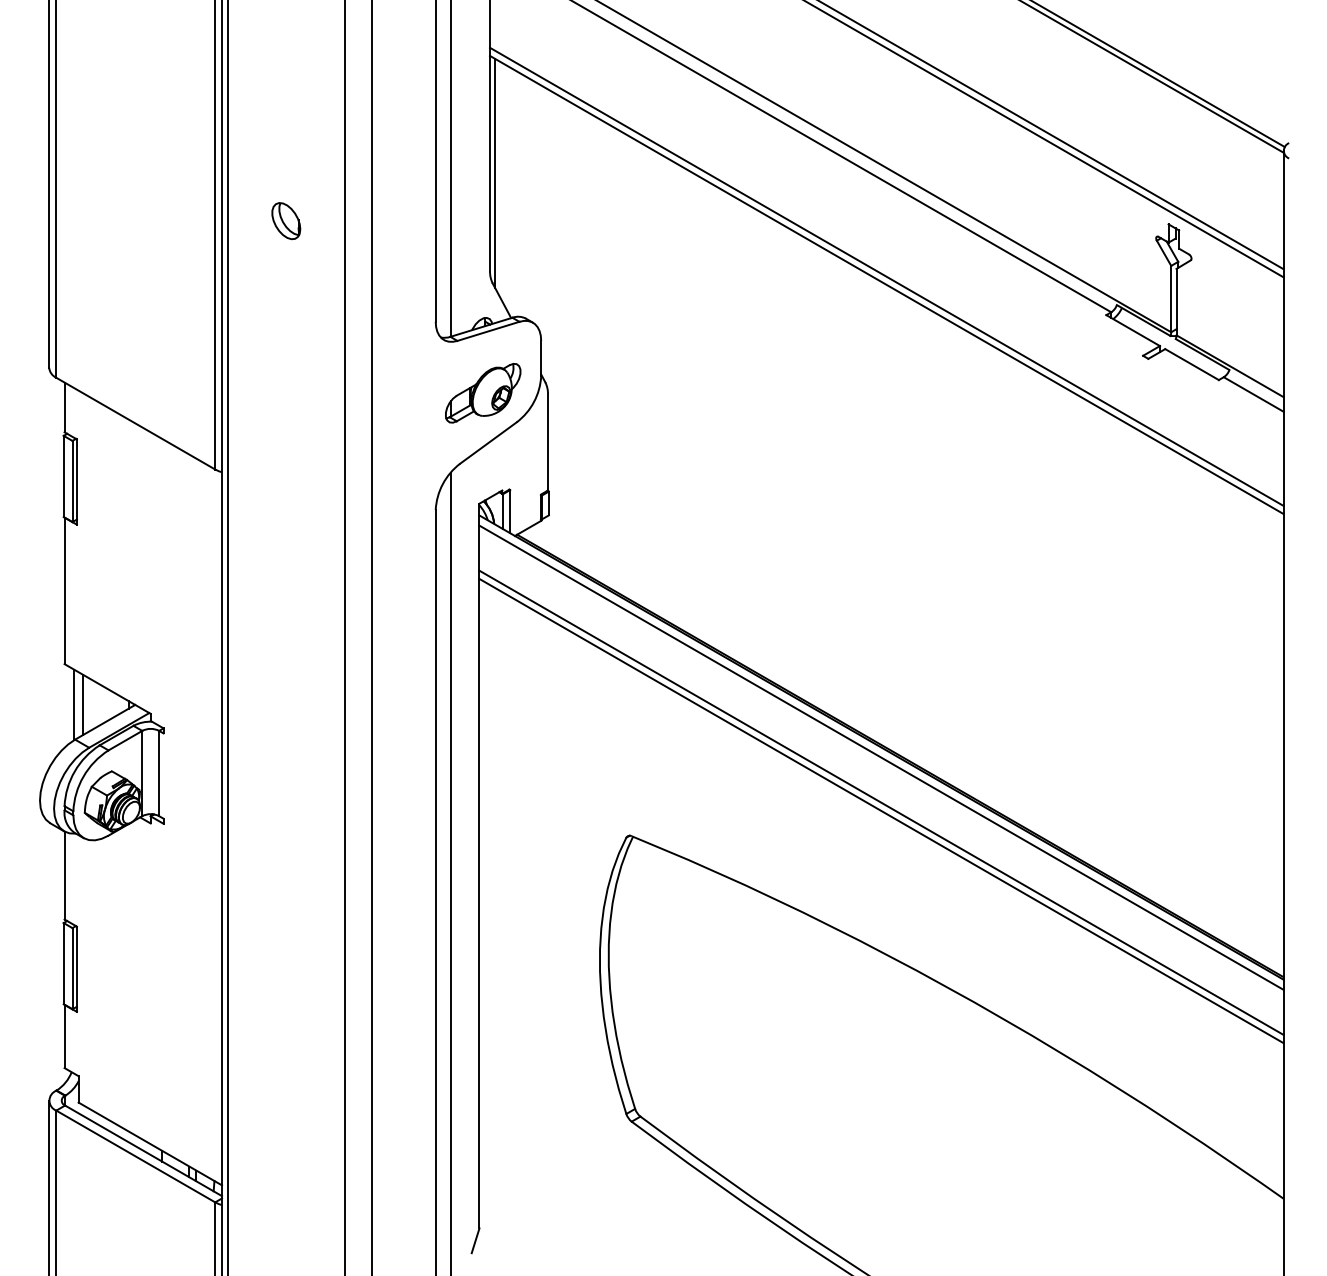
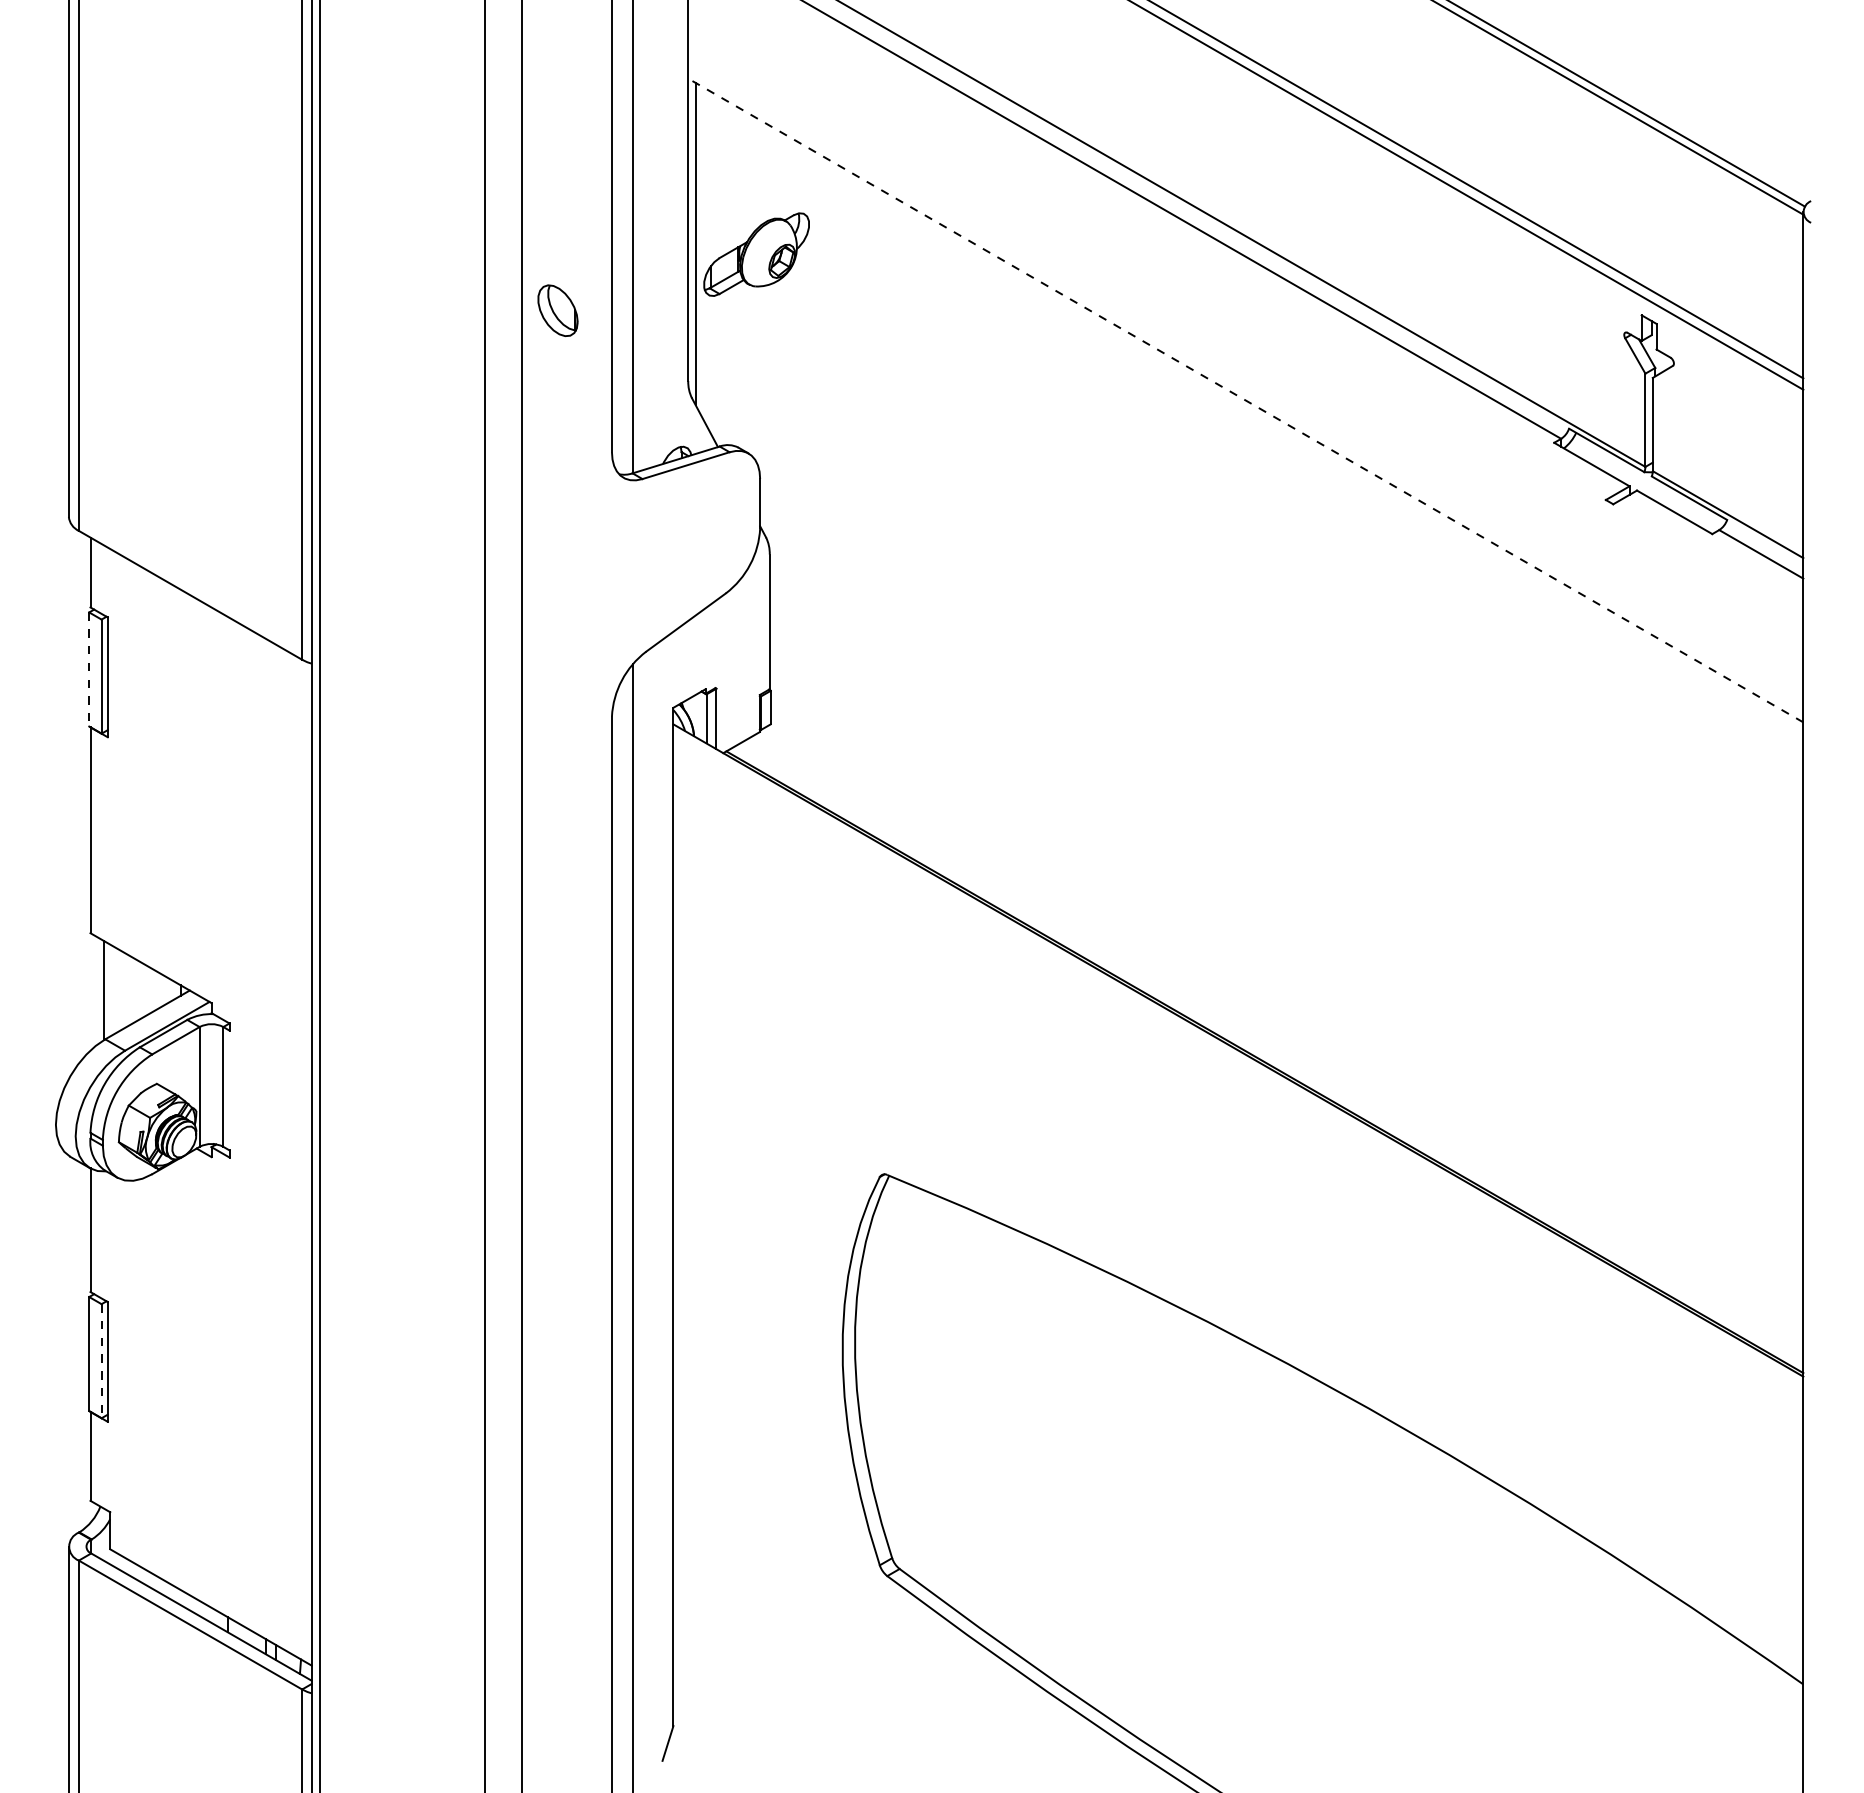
part: (285, 220) -> (557, 310), moved
line: (886, 276) -> (1245, 388), removed
line: (886, 284) -> (1245, 400), solid -> dashed
part: (483, 393) -> (756, 254), moved
line: (63, 477) -> (89, 670), solid -> dashed
line: (83, 704) -> (116, 990), removed
line: (881, 757) -> (1238, 1064), removed
line: (881, 802) -> (1238, 1127), removed
line: (881, 810) -> (1238, 1139), removed
line: (72, 968) -> (101, 1361), solid -> dashed

